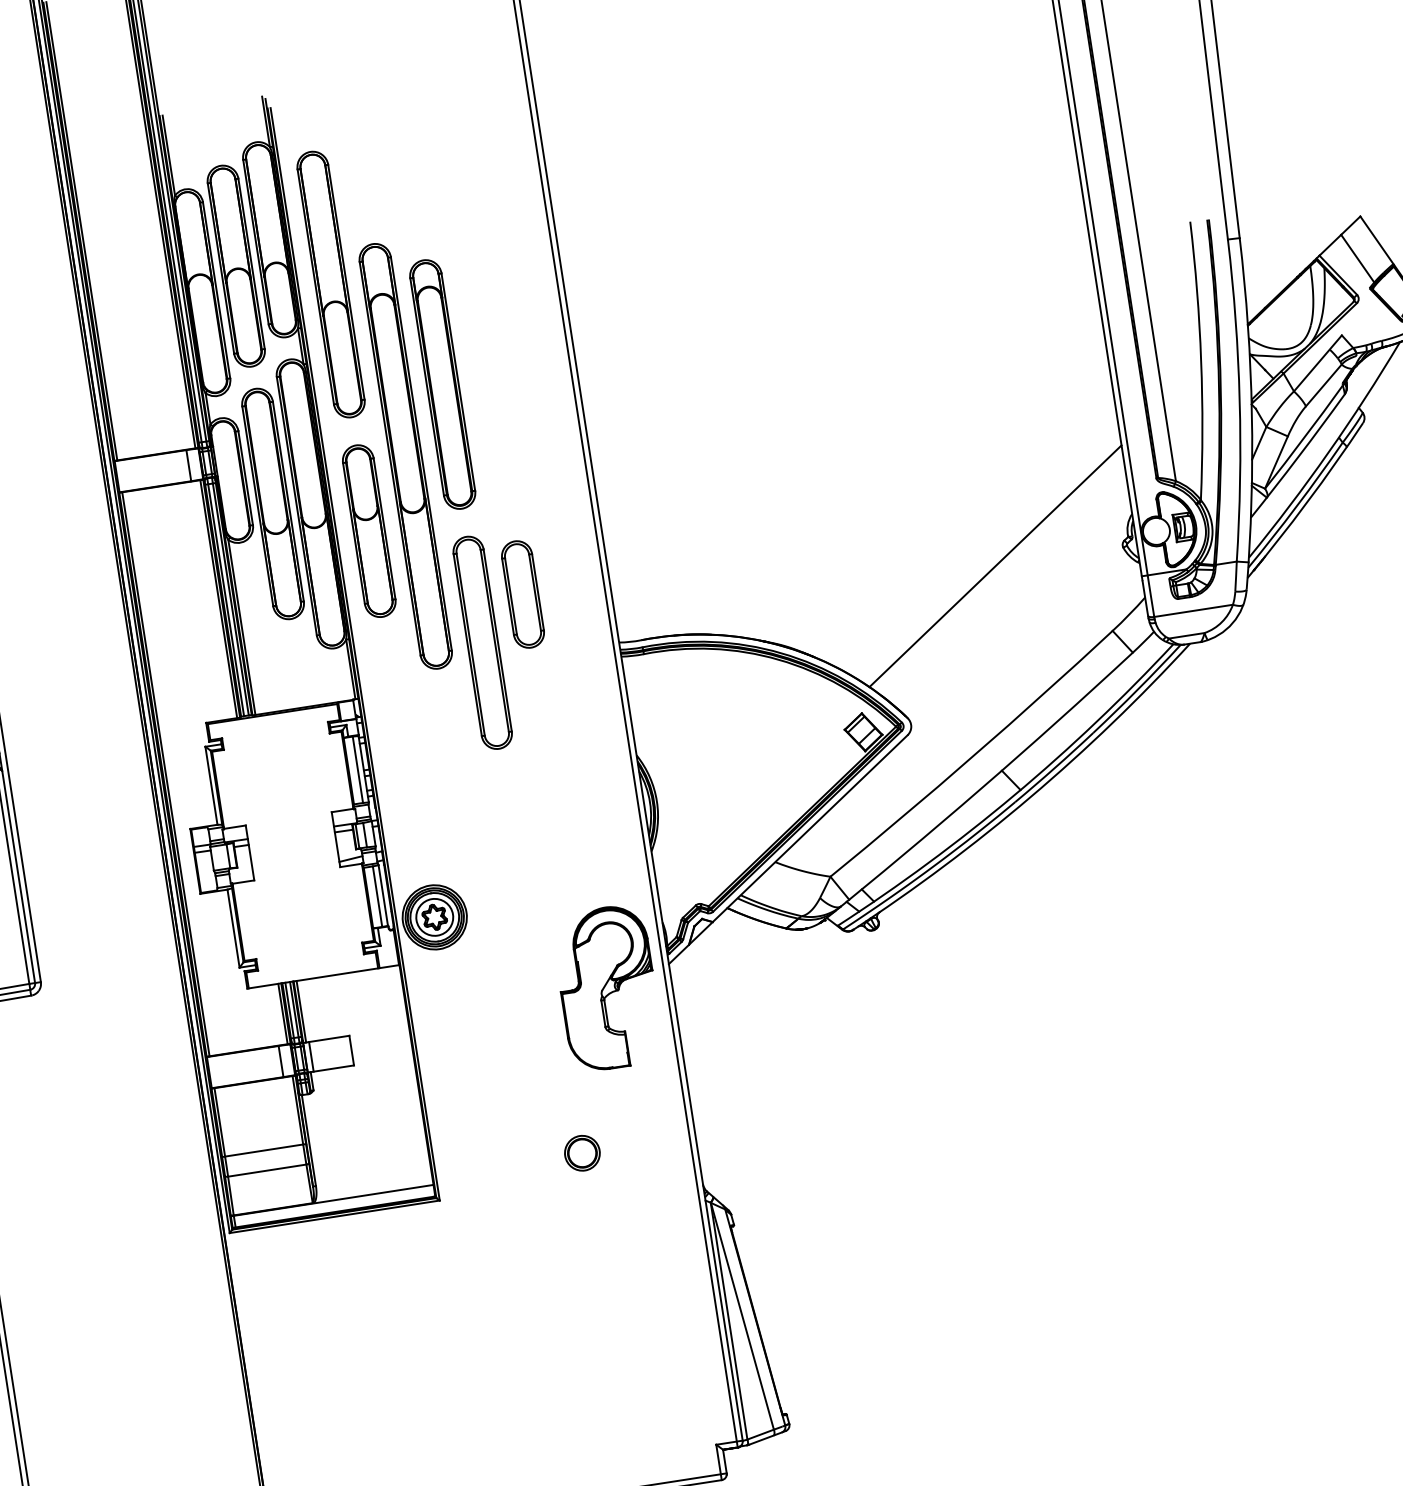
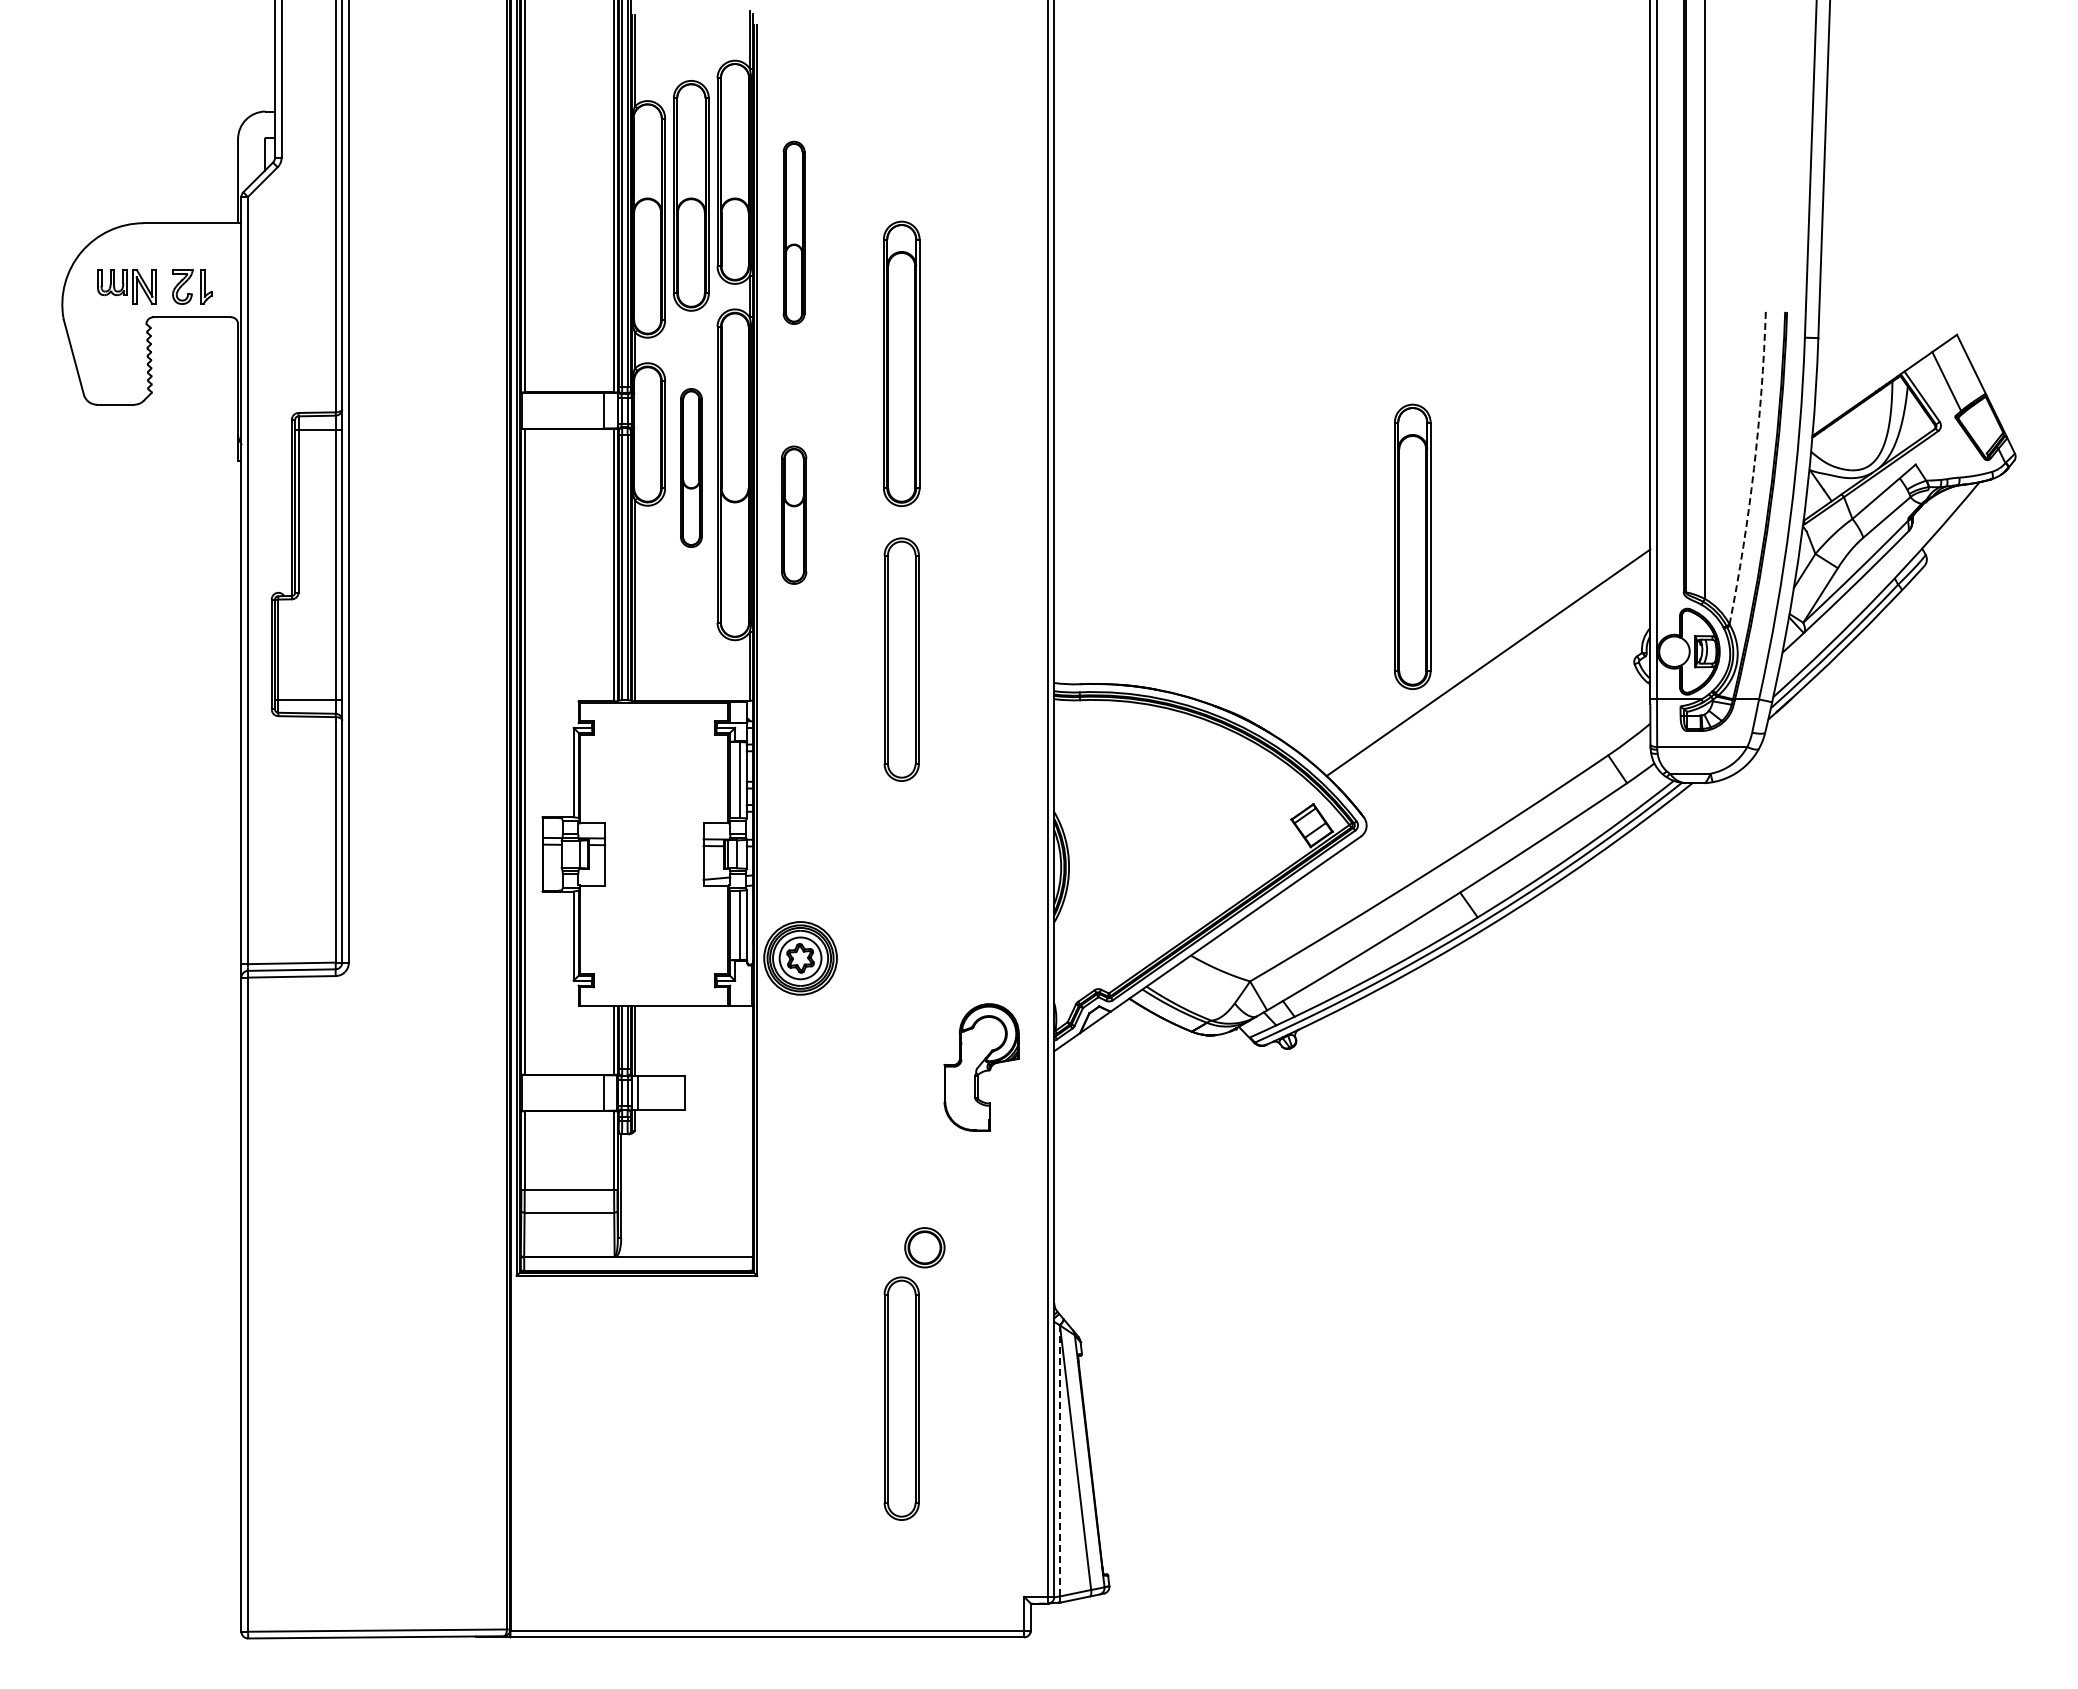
part: (330, 284) -> (793, 232), size x0.6
arc: (1201, 360) -> (1754, 468), solid -> dashed
part: (405, 456) -> (847, 437), removed
part: (913, 474) -> (1412, 546), added
part: (273, 503) -> (691, 467), size x0.6
part: (368, 531) -> (793, 515), size x0.7
part: (523, 594) -> (955, 612), removed
part: (607, 988) -> (981, 1067), size x0.7
part: (582, 1288) -> (901, 1398), added
line: (728, 1320) -> (1059, 1460), solid -> dashed

